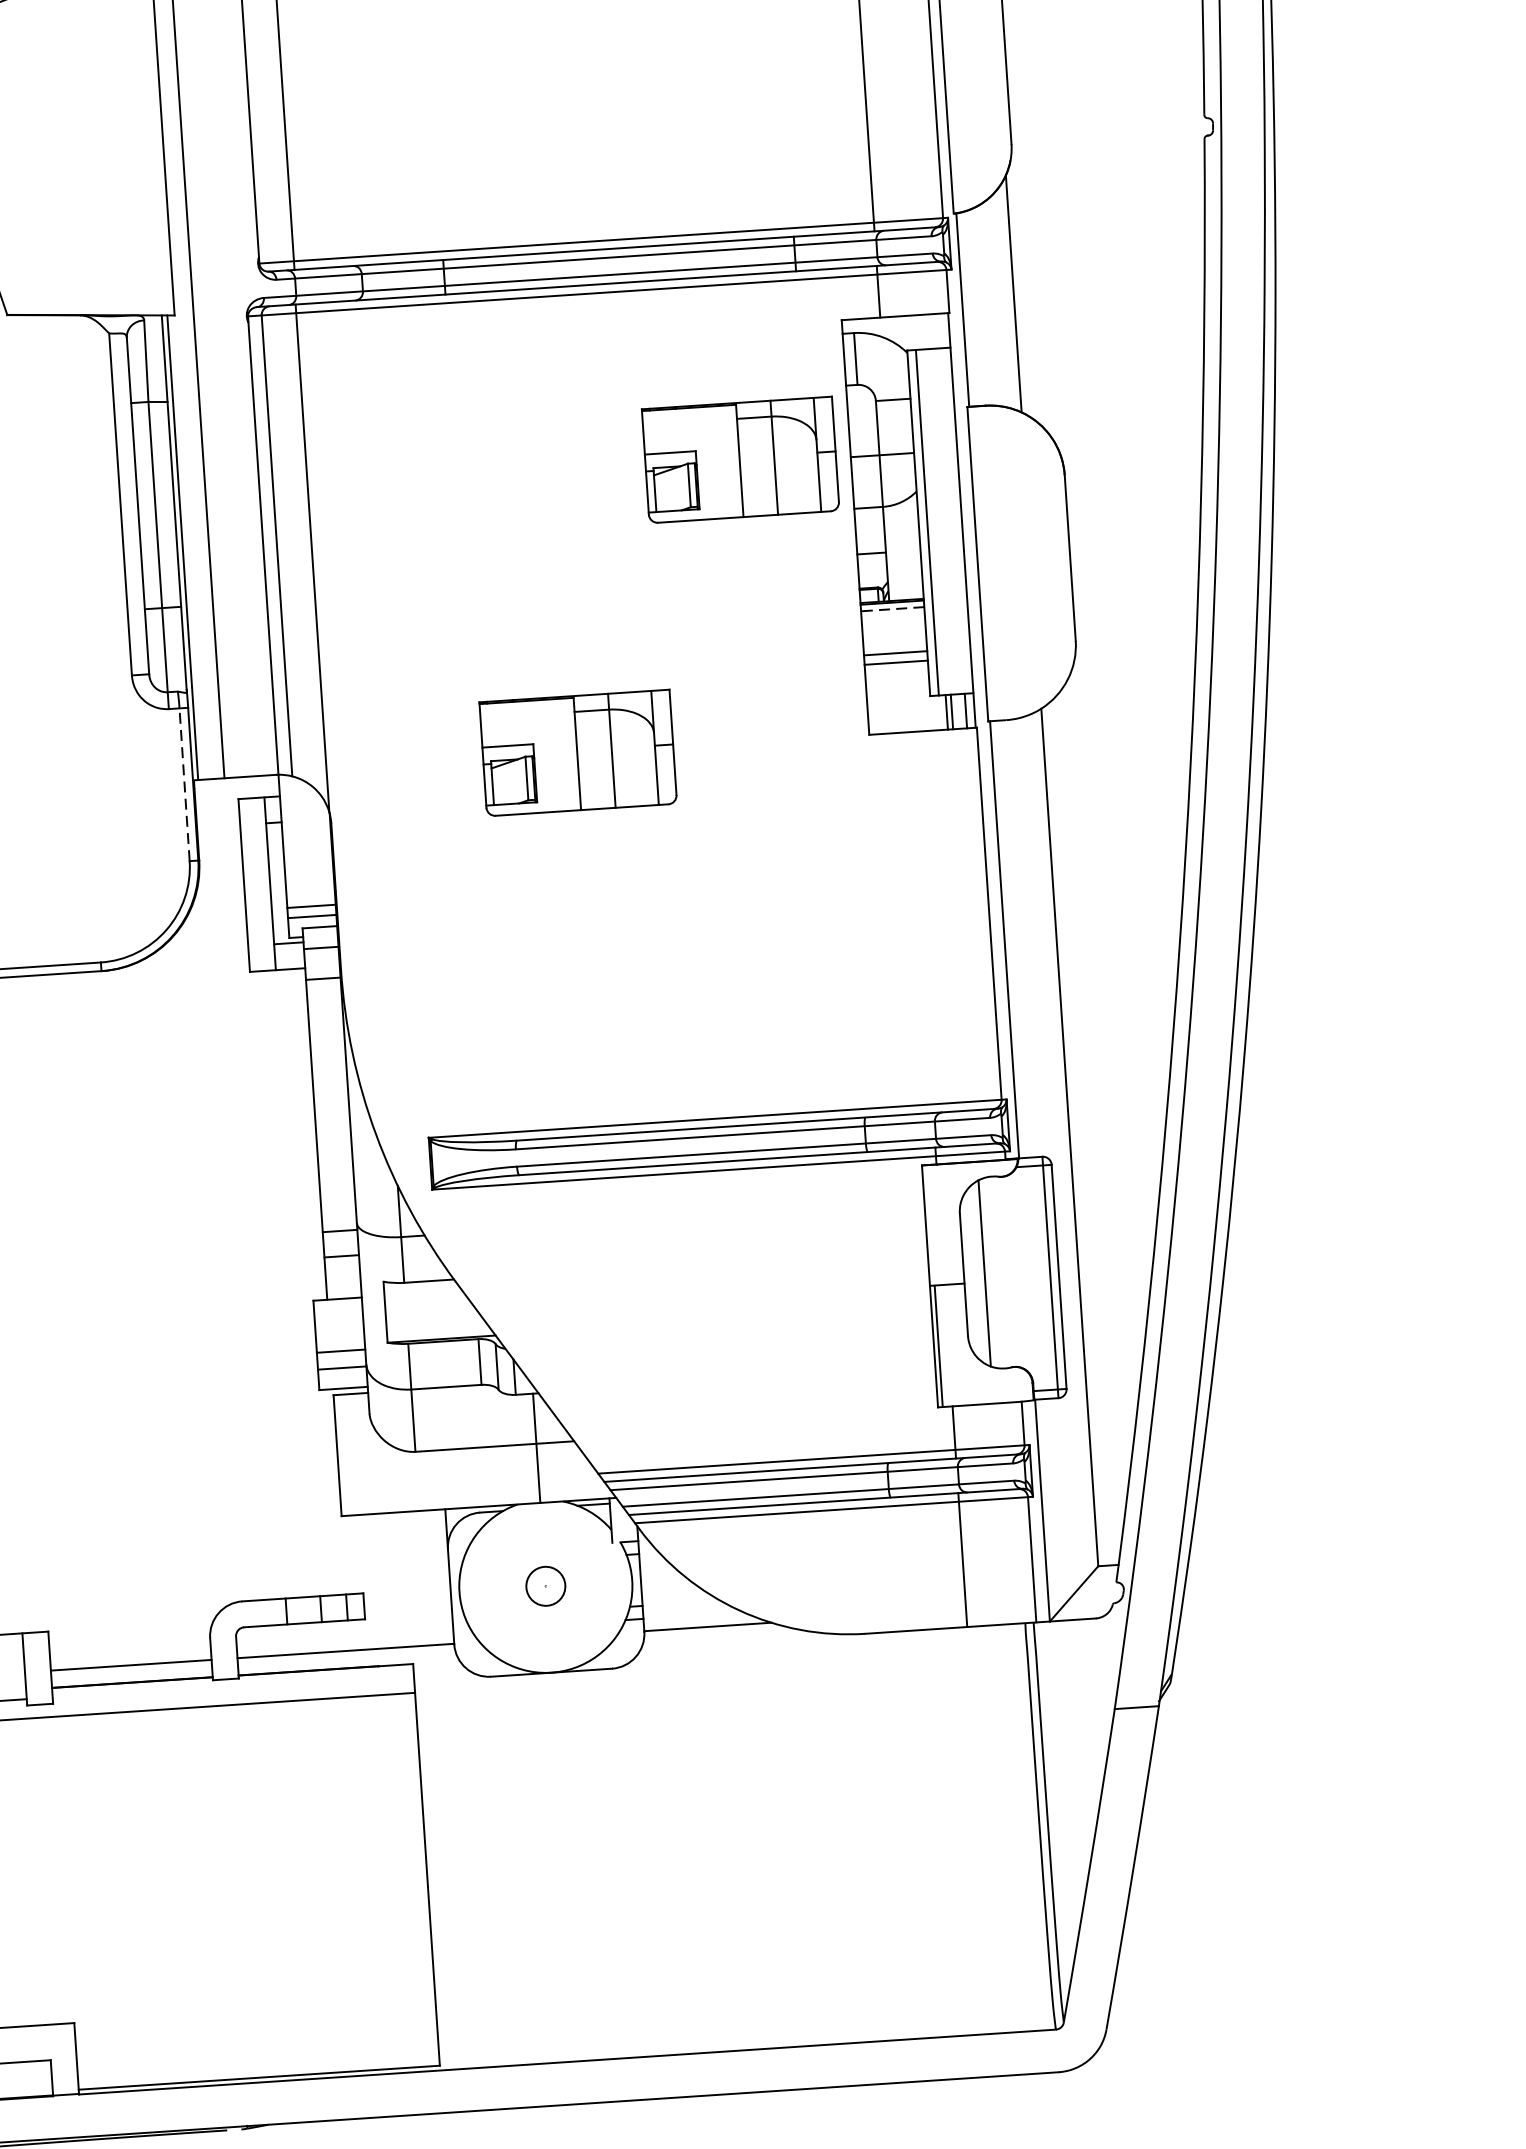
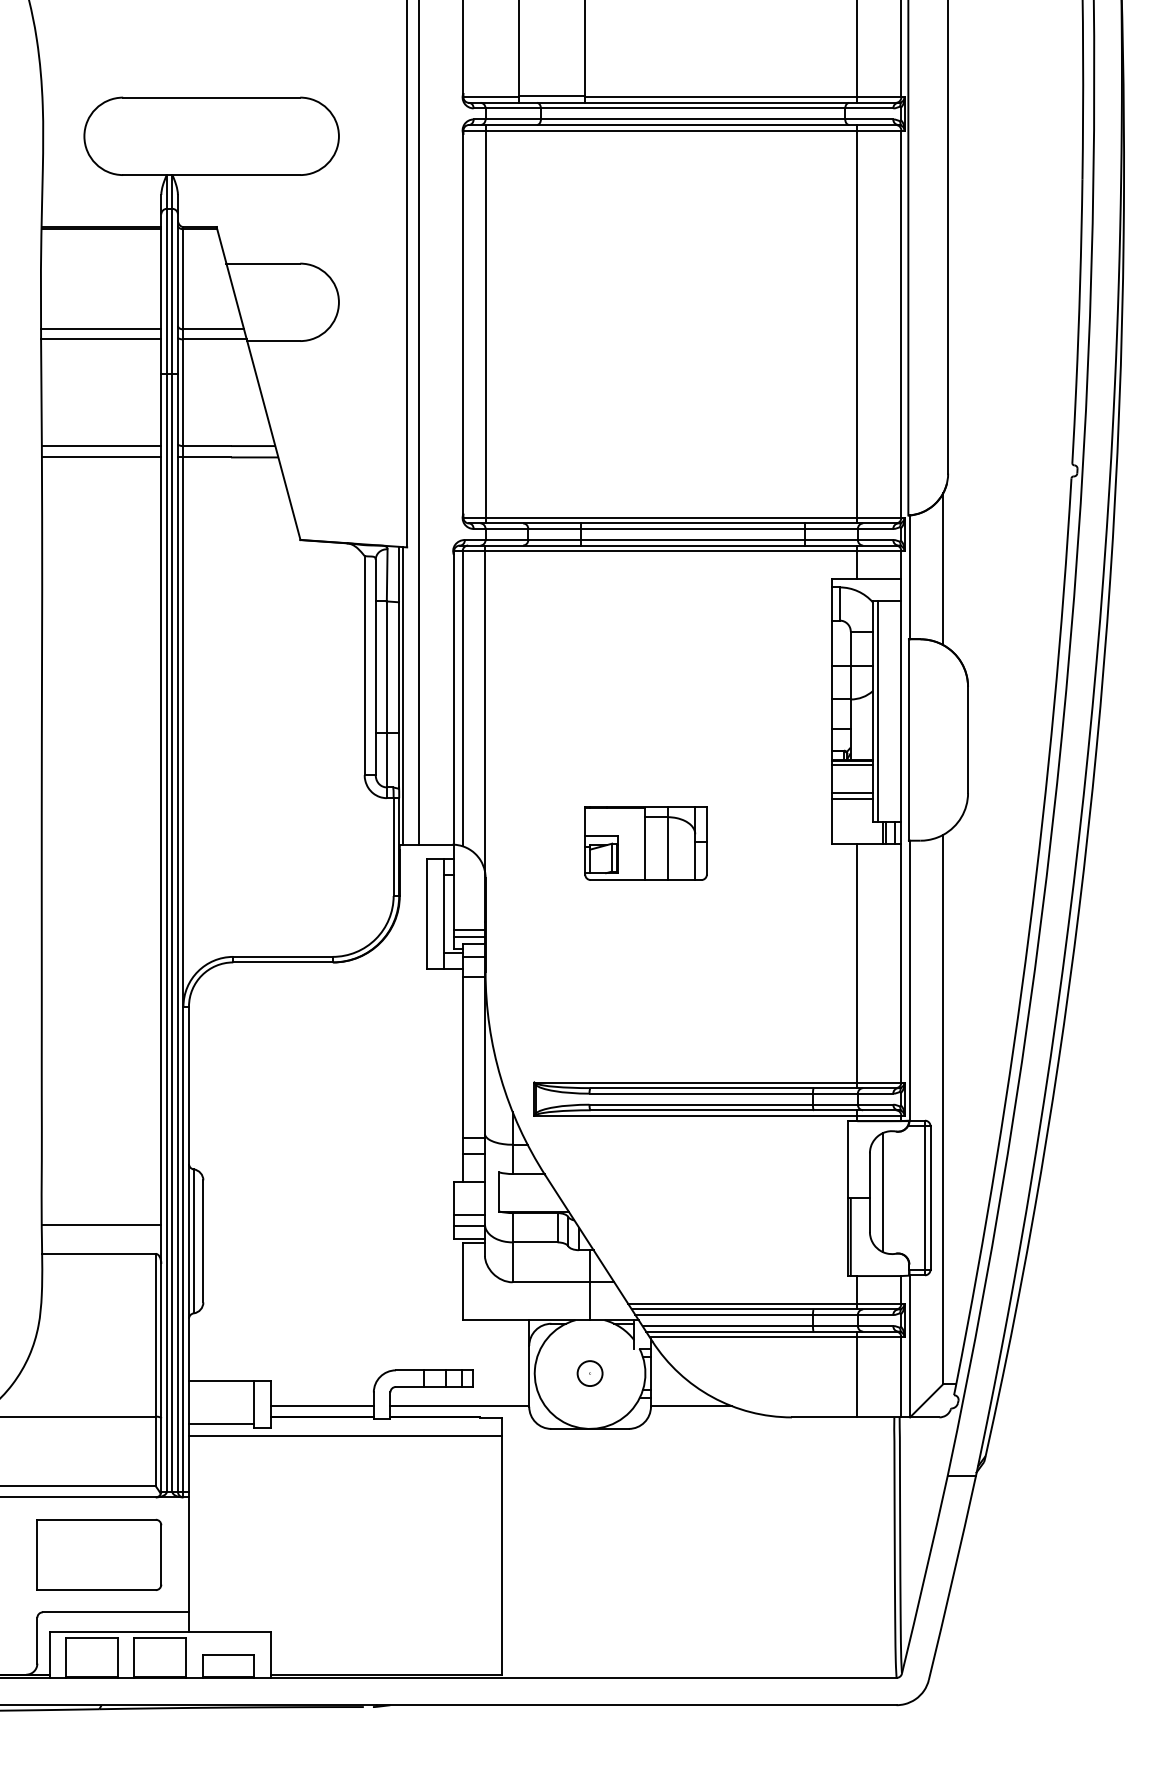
part: (739, 459) -> (761, 663), removed
line: (892, 609) -> (852, 765), dashed -> solid
line: (184, 785) -> (393, 847), dashed -> solid
line: (921, 923) -> (857, 966), added

